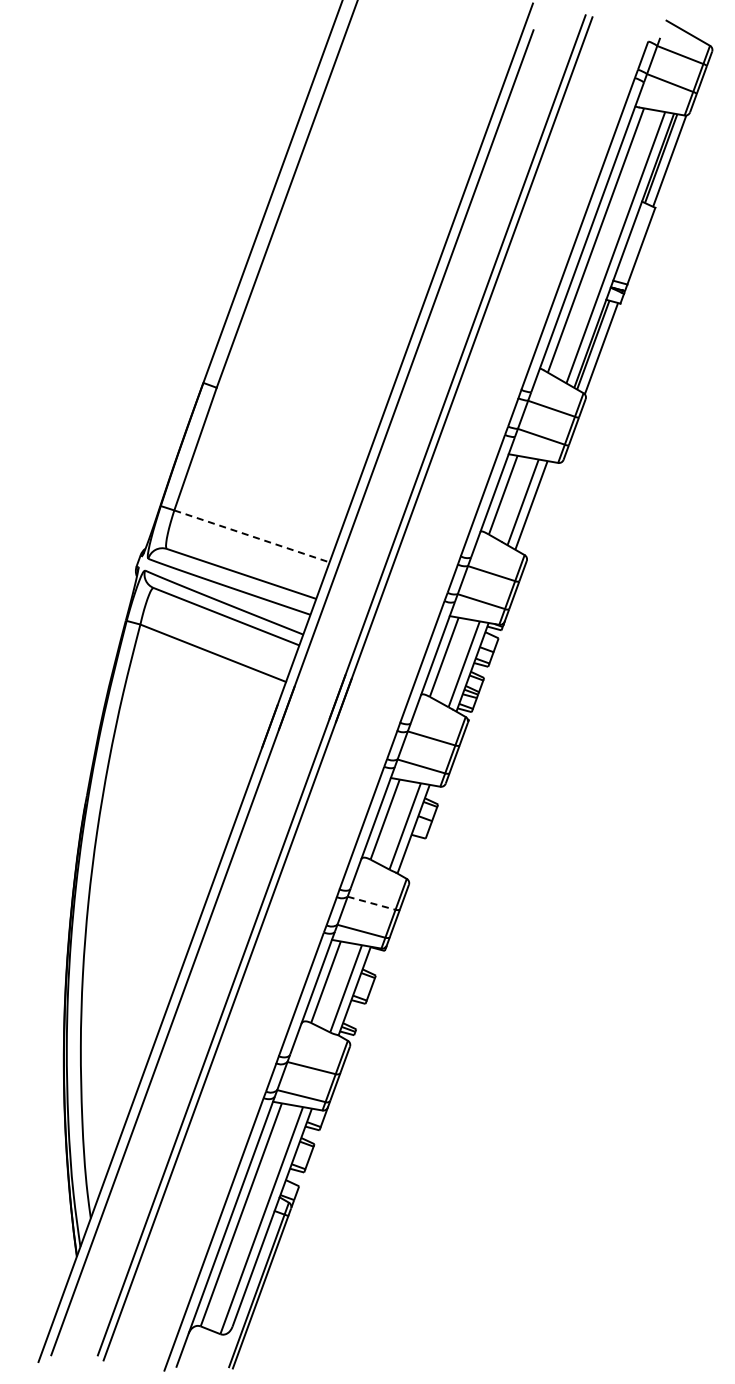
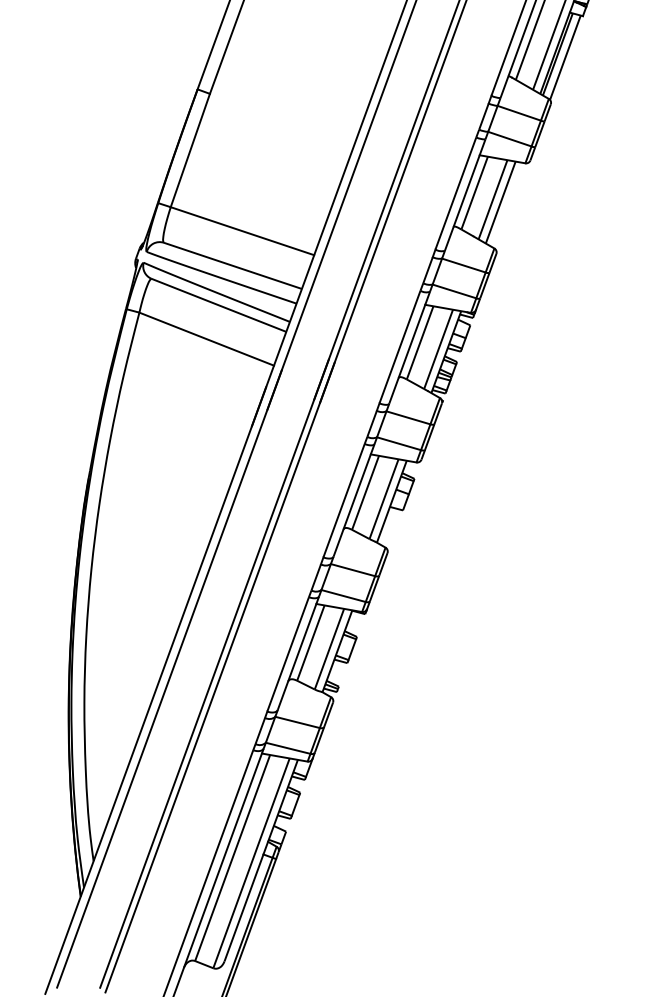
line: (251, 536) -> (242, 231), dashed -> solid
line: (371, 903) -> (352, 570), dashed -> solid

